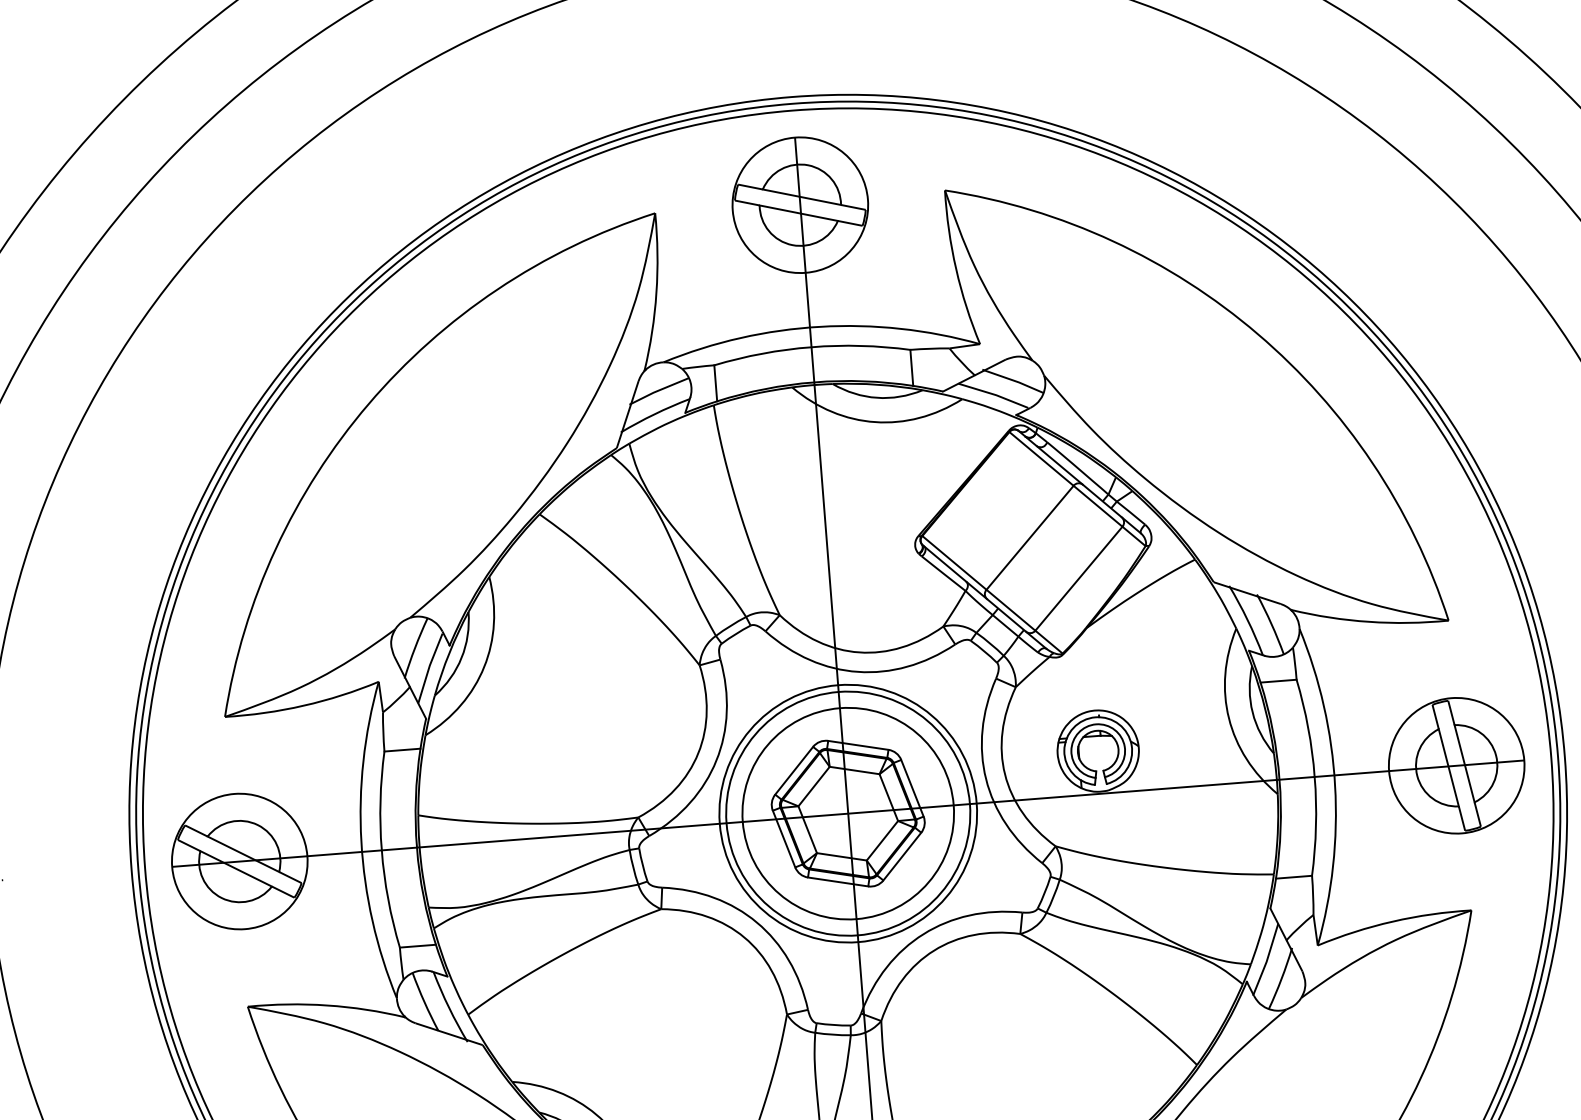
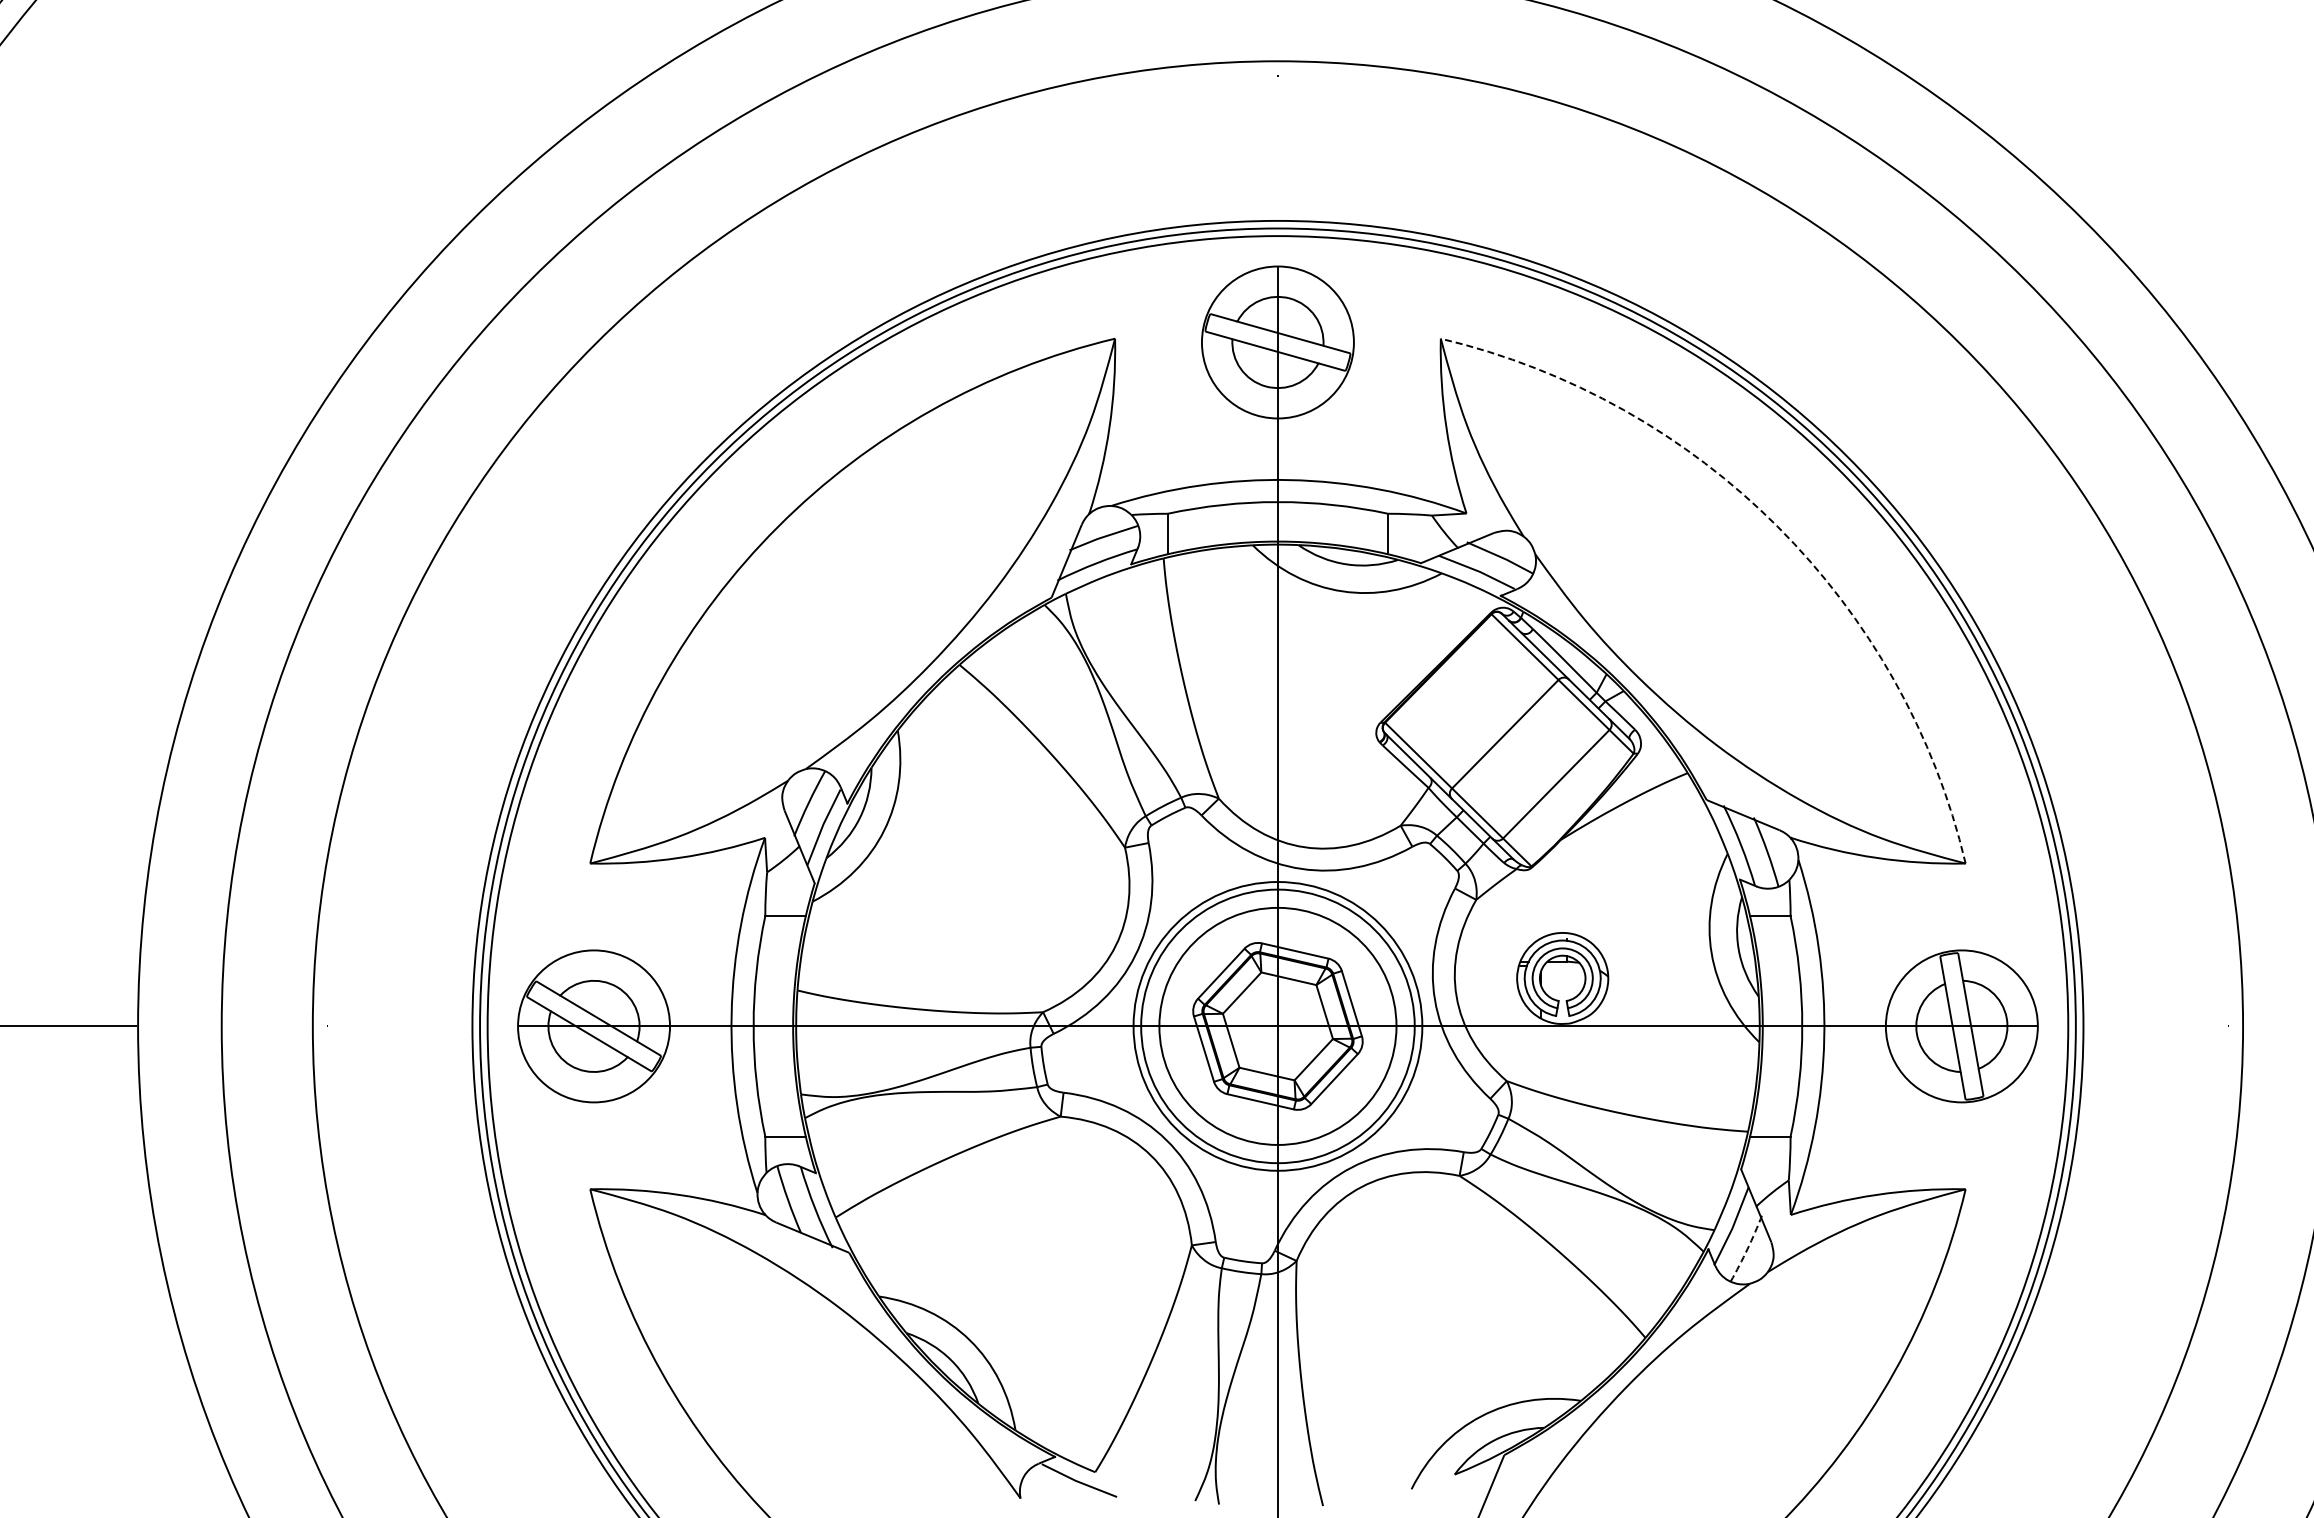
arc: (1257, 333) -> (1777, 526), solid -> dashed
arc: (1281, 979) -> (1747, 1249), solid -> dashed

